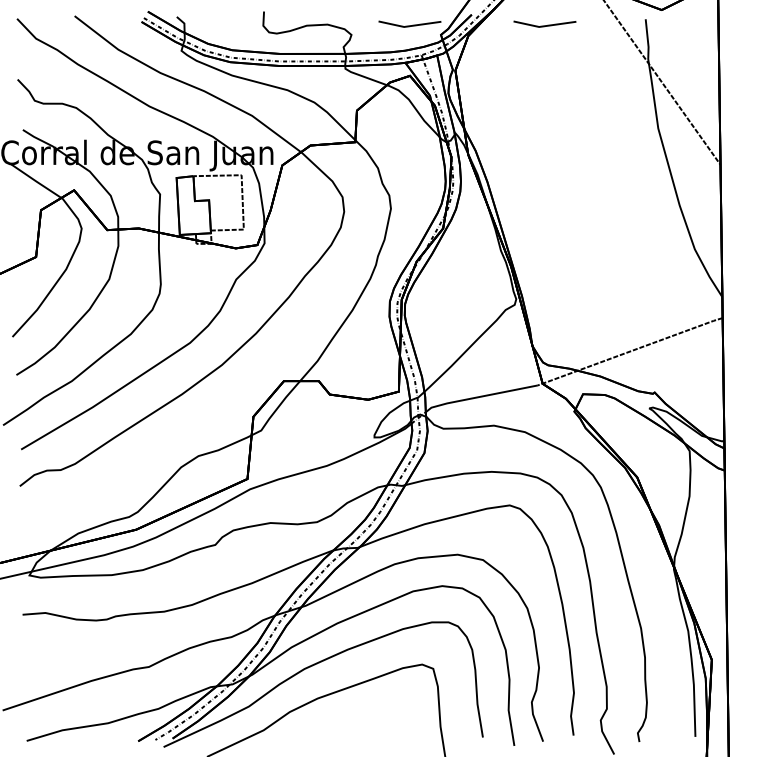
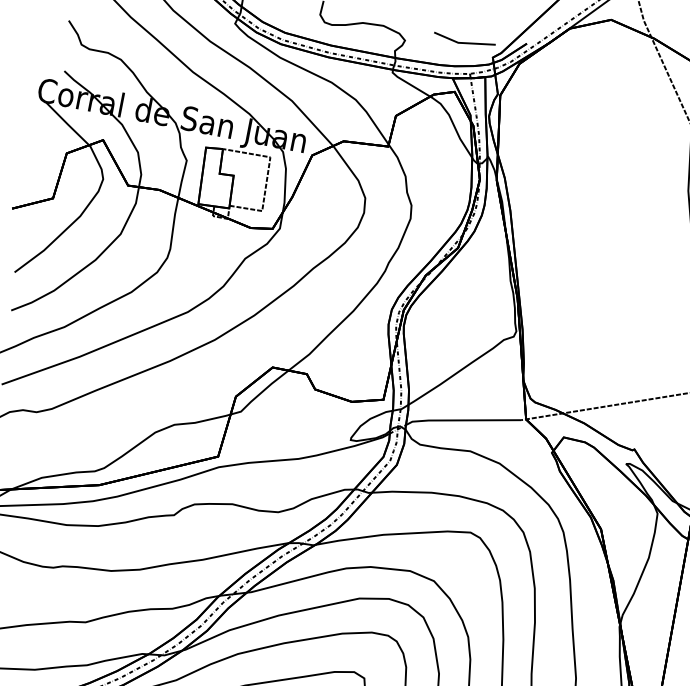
line: (544, 25) -> (596, 68), removed

